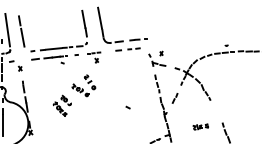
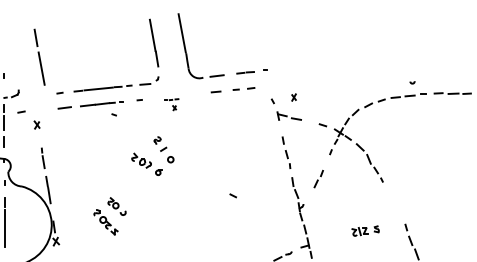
line: (7, 29) -> (13, 53), removed
part: (94, 57) -> (172, 104), size x0.6
part: (61, 105) -> (108, 215), moved

